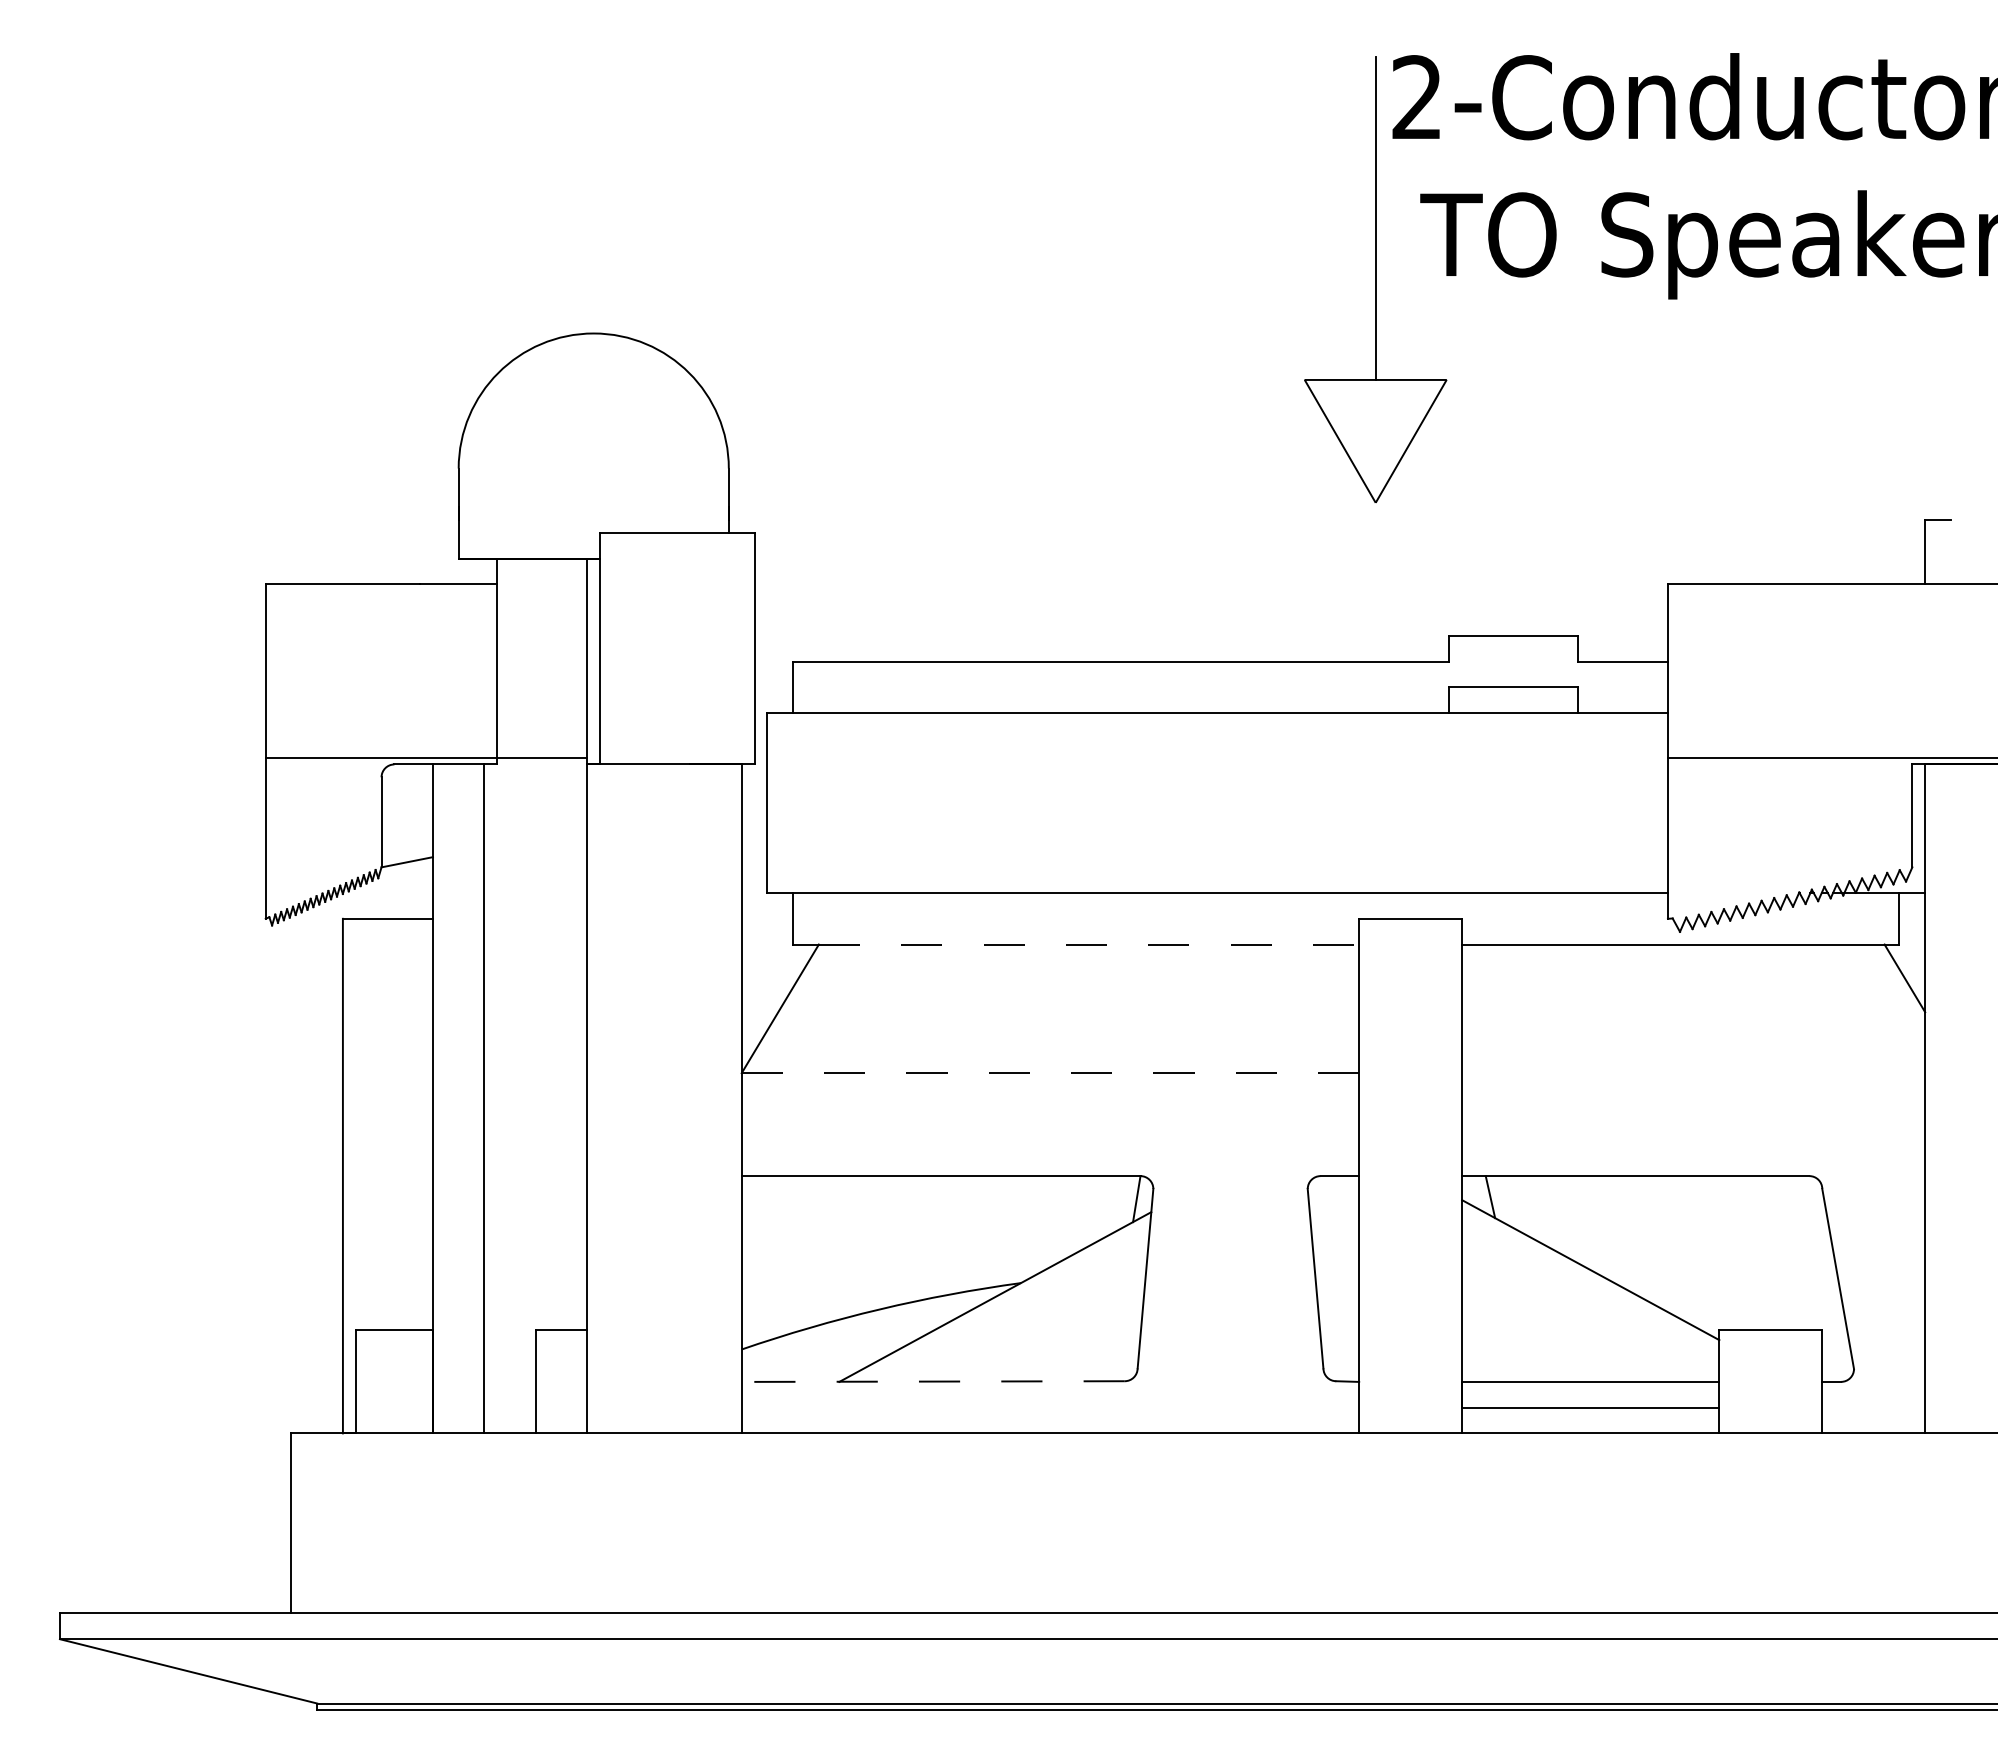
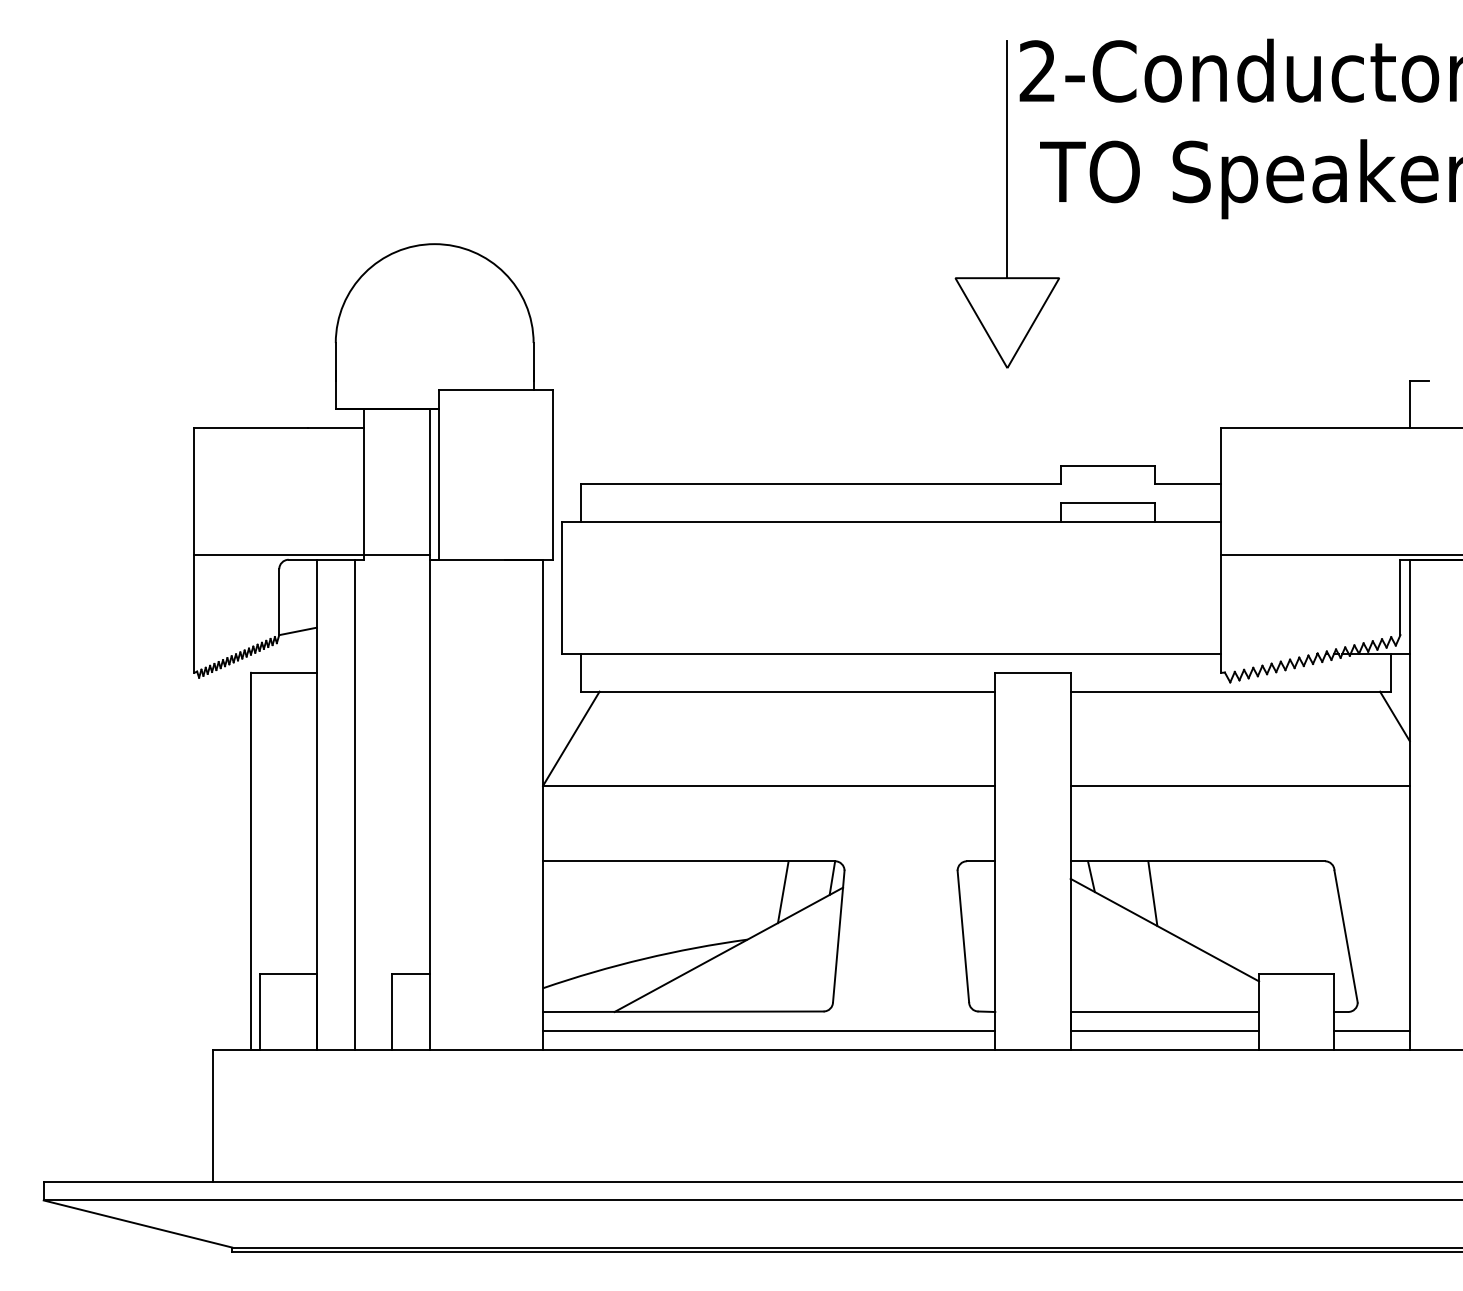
line: (1089, 944) -> (797, 691), dashed -> solid
line: (1050, 1073) -> (769, 786), dashed -> solid
line: (1693, 1073) -> (1240, 786), added
line: (1069, 1218) -> (783, 892), added
line: (1574, 1220) -> (1152, 893), added
line: (933, 1381) -> (683, 1011), dashed -> solid
line: (1050, 1407) -> (769, 1030), added
line: (1873, 1407) -> (1371, 1030), added

